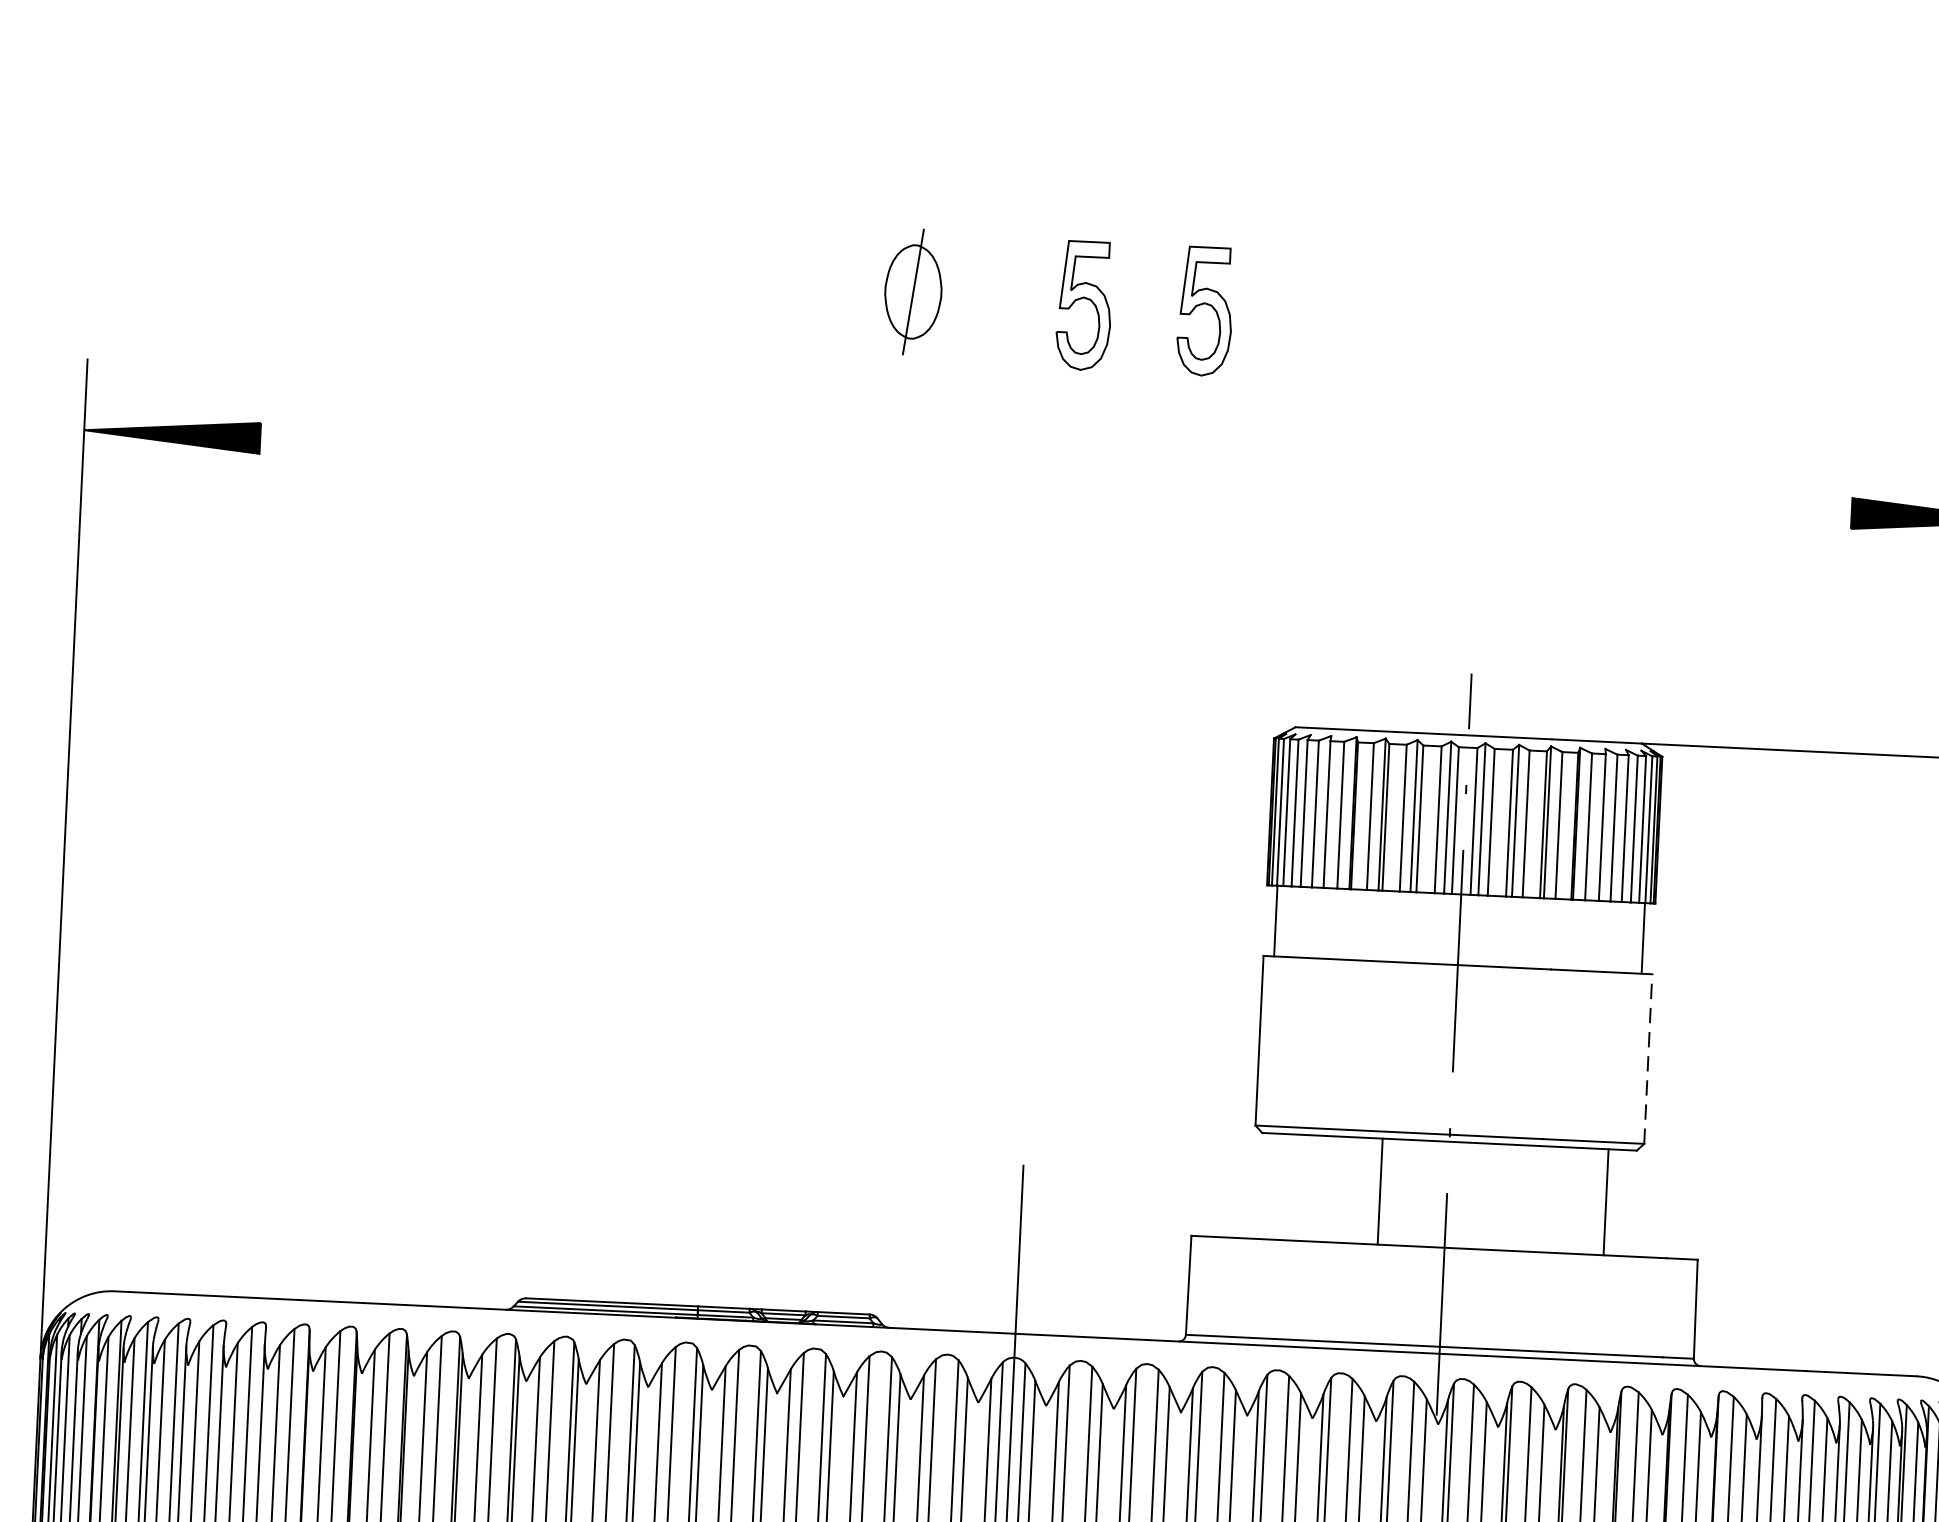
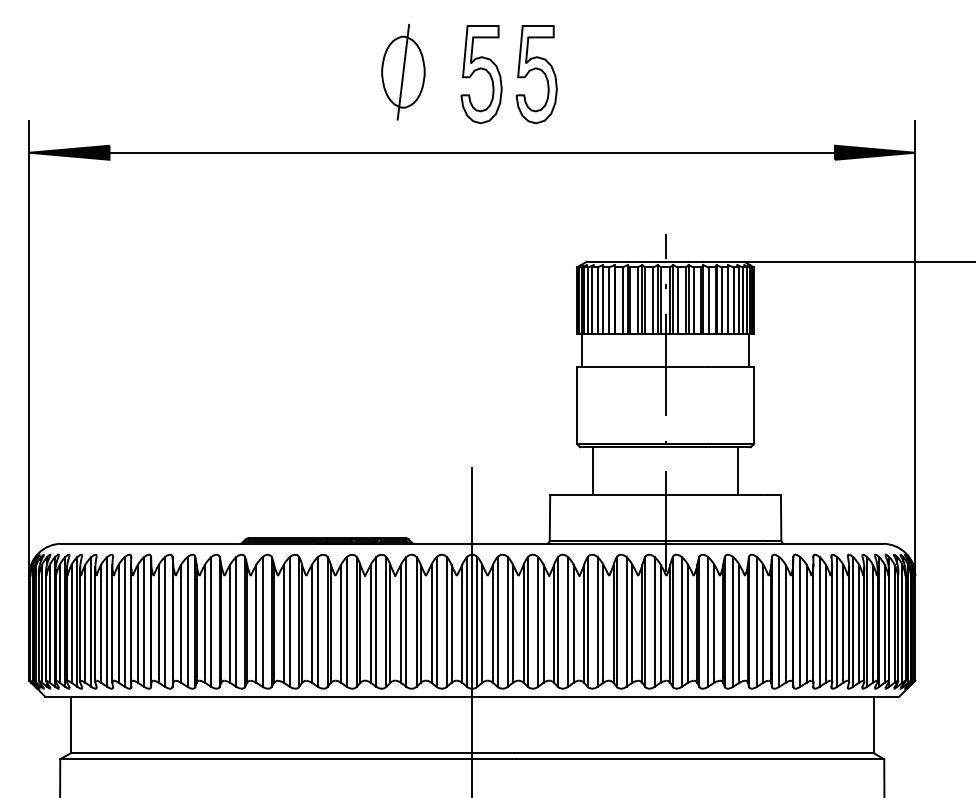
part: (913, 290) -> (403, 71), size x1.67
part: (1084, 305) -> (481, 74), size x1.67
part: (1205, 310) -> (536, 74), size x1.67
line: (1056, 475) -> (472, 152), added
line: (1648, 1059) -> (754, 405), dashed -> solid
line: (1381, 1192) -> (593, 471), moved

